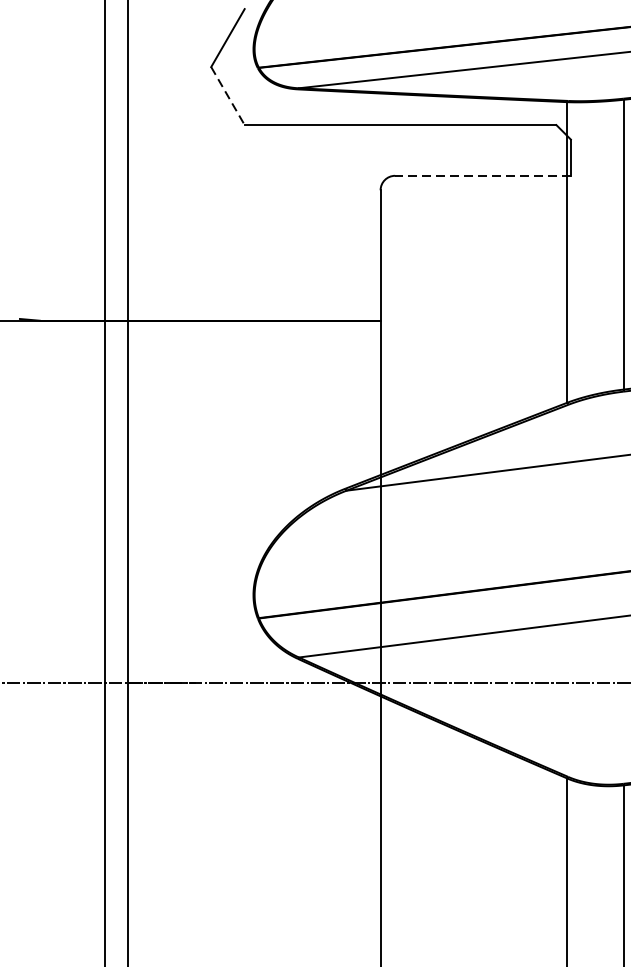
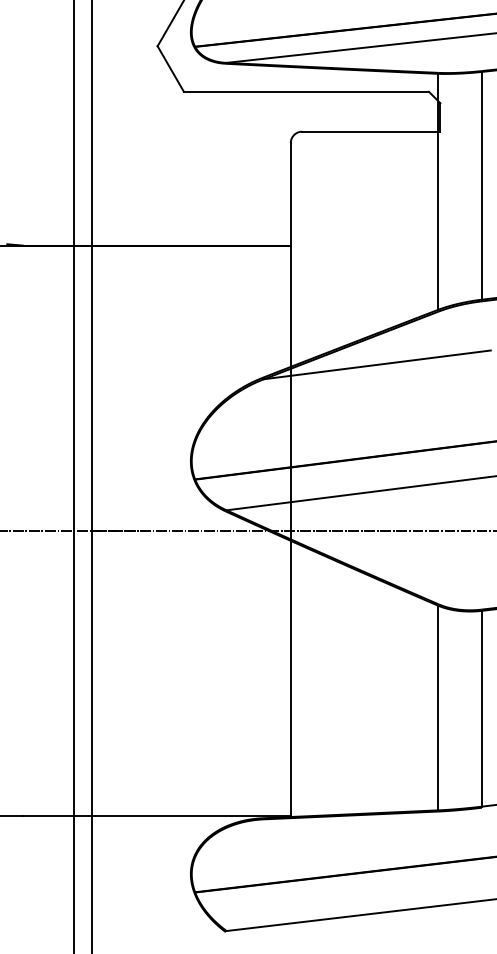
line: (228, 96) -> (171, 69), dashed -> solid
line: (482, 175) -> (370, 131), dashed -> solid

